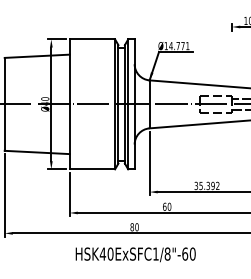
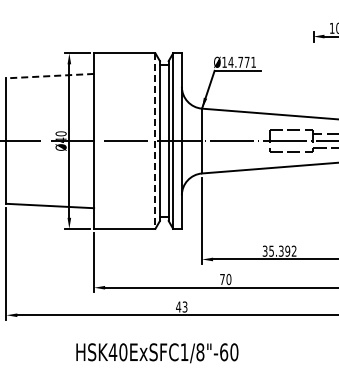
line: (37, 56) -> (50, 76), solid -> dashed
line: (115, 104) -> (155, 141), solid -> dashed
text: (164, 206) -> (222, 279), 60 -> 70
text: (134, 226) -> (181, 306), 80 -> 43
text: (135, 255) -> (157, 353), moved

